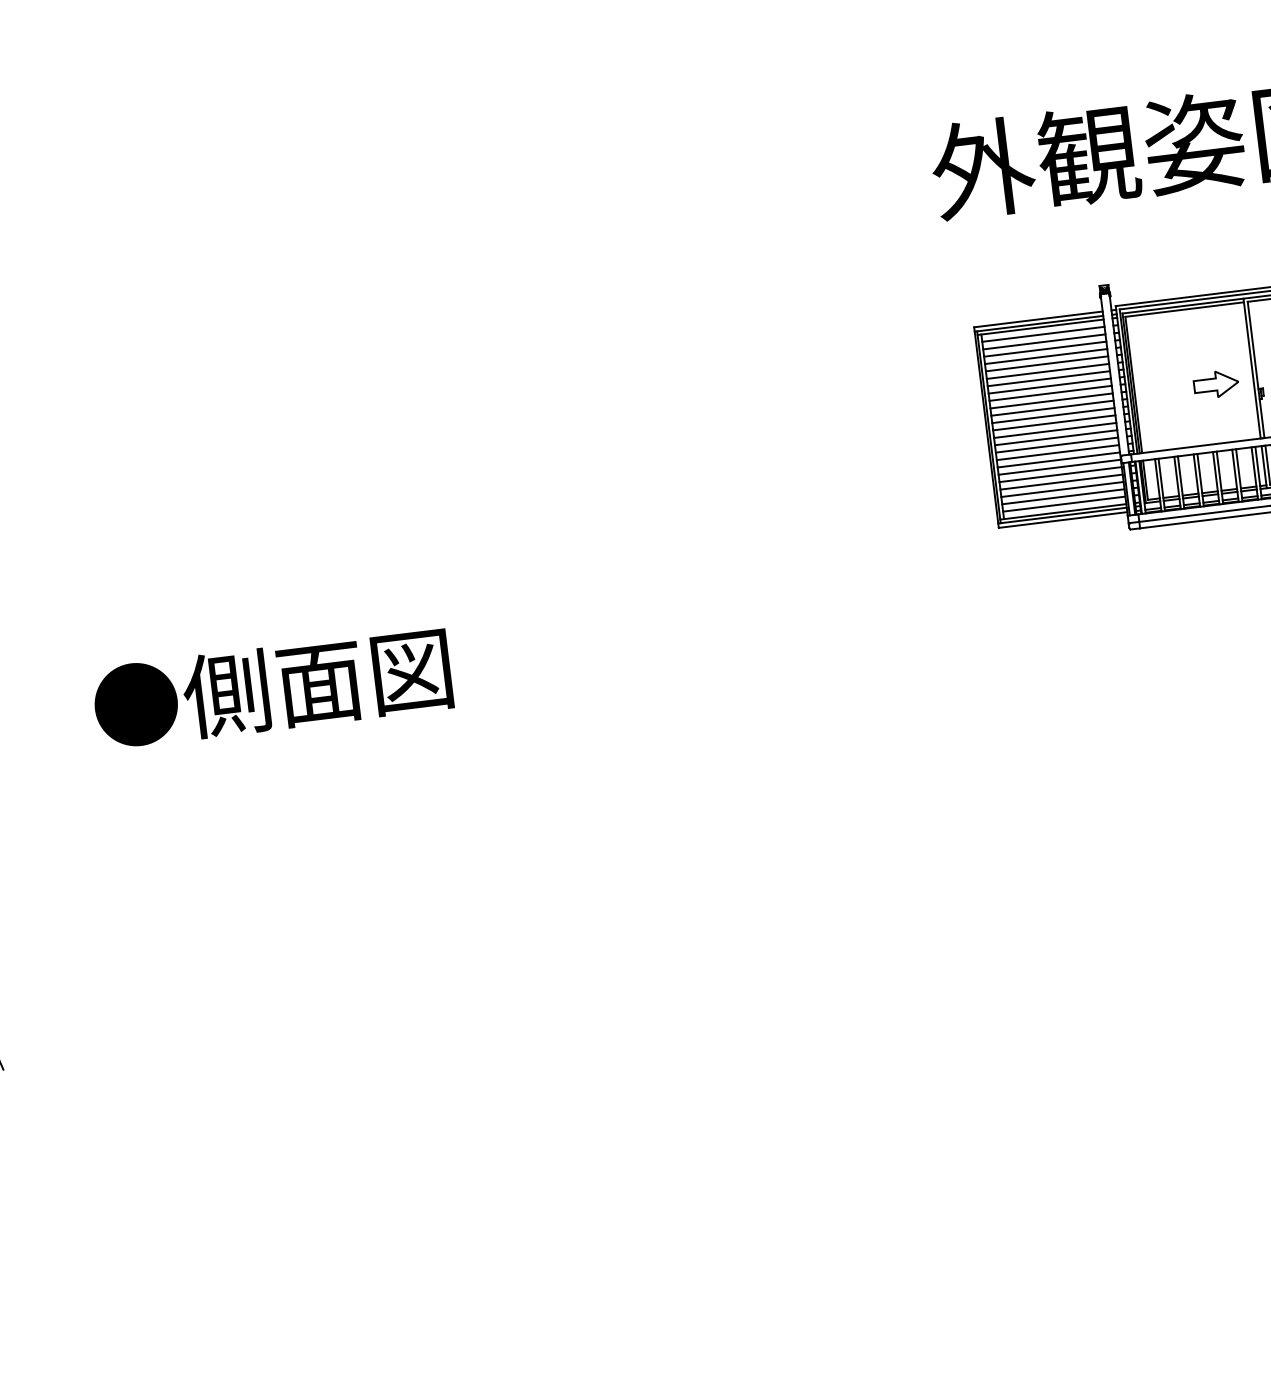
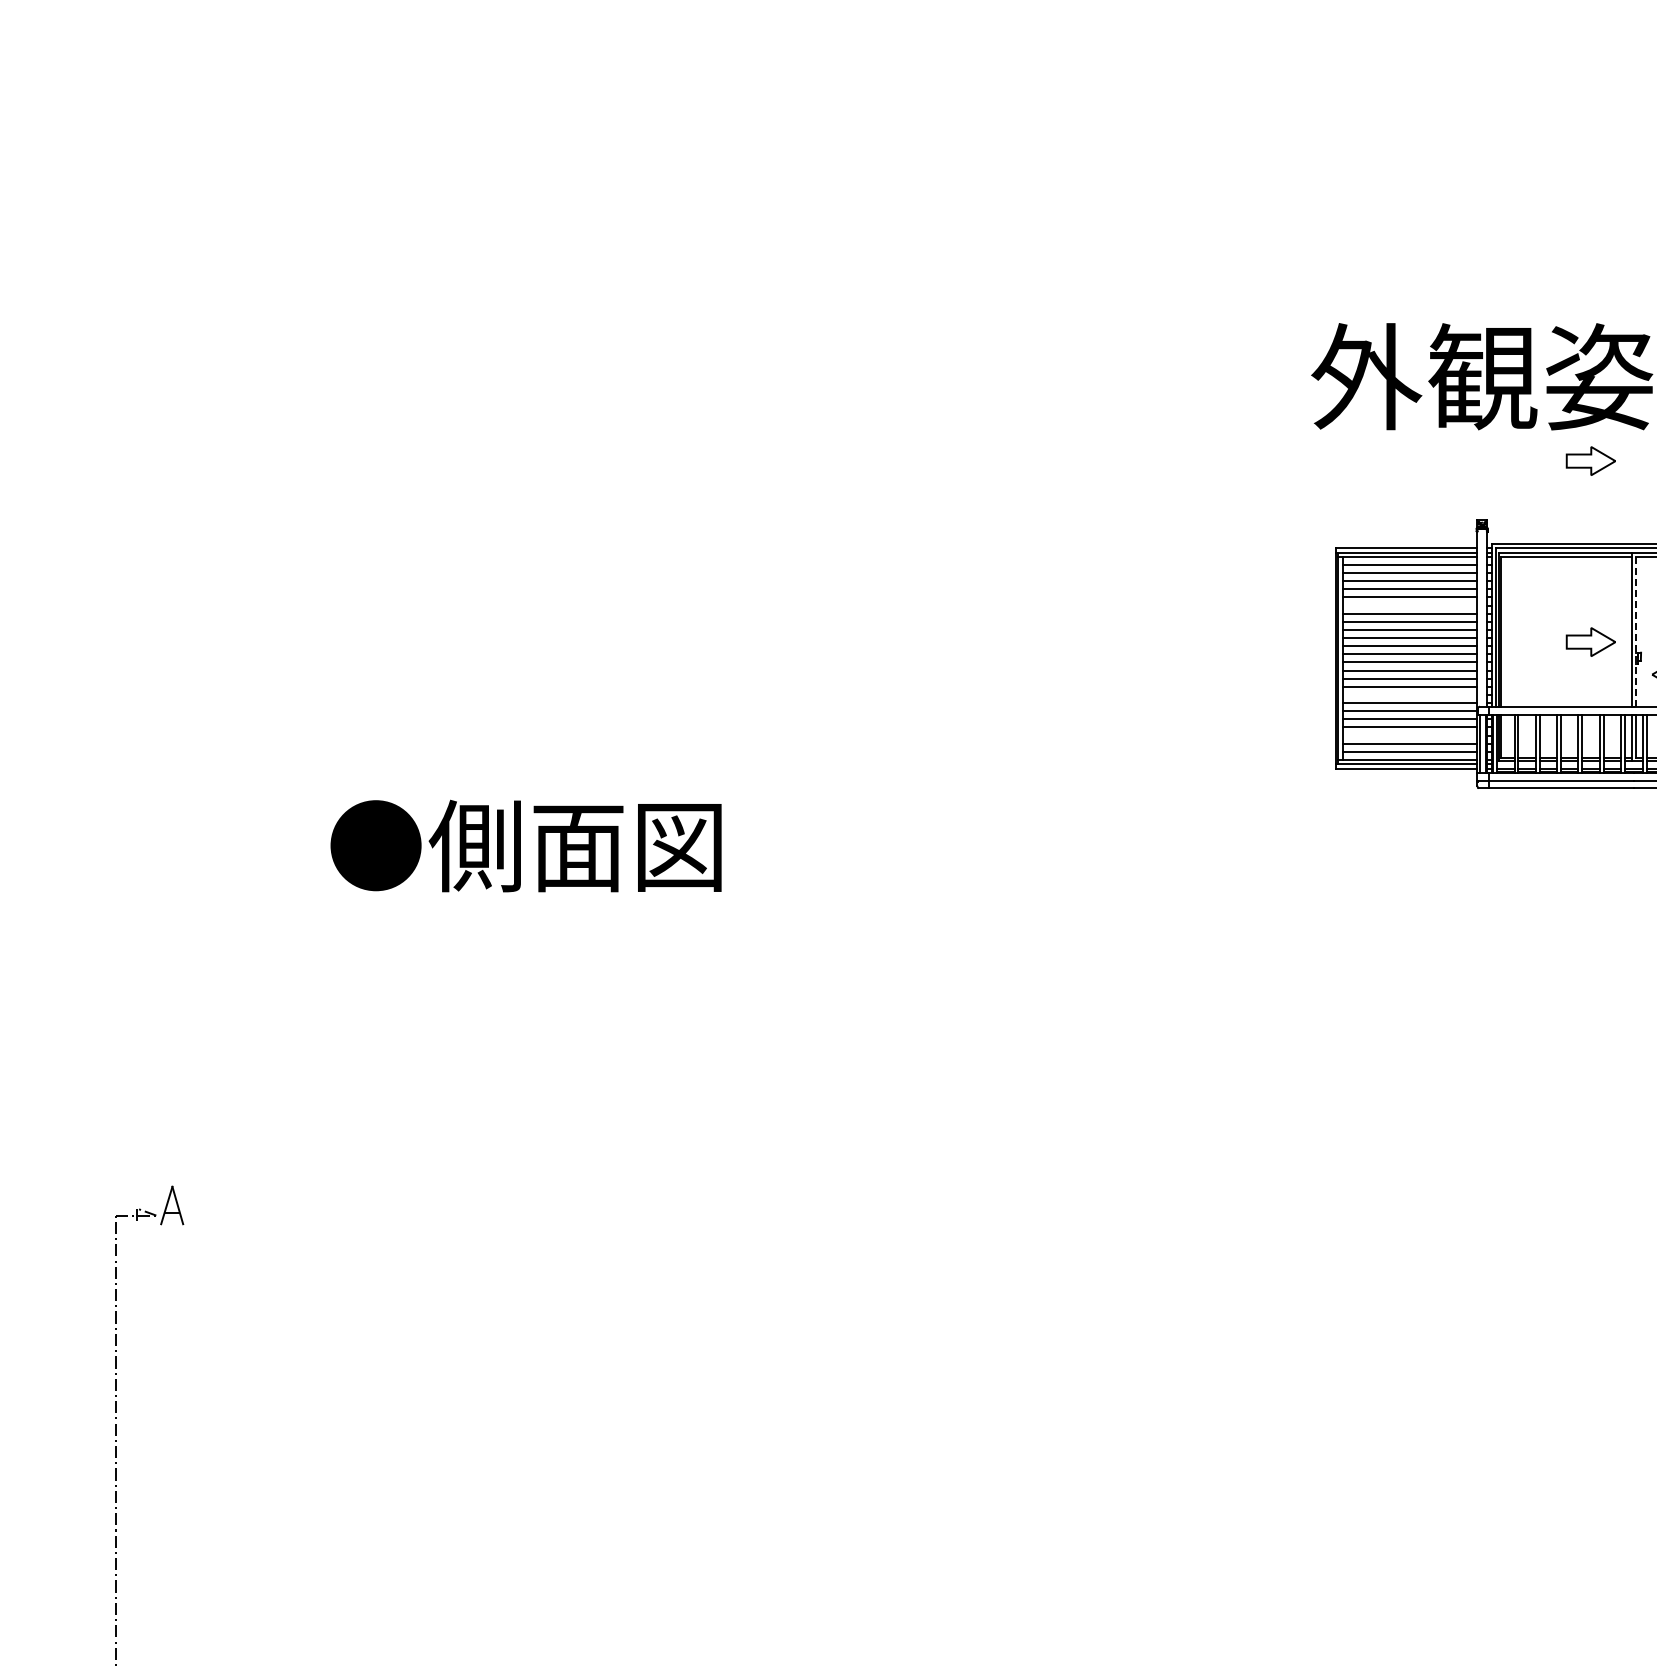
part: (1195, 219) -> (1590, 460), added
line: (1256, 369) -> (1636, 631), solid -> dashed
line: (1047, 371) -> (1409, 605), removed
line: (1057, 452) -> (1409, 694), removed
line: (1062, 489) -> (1409, 735), removed

